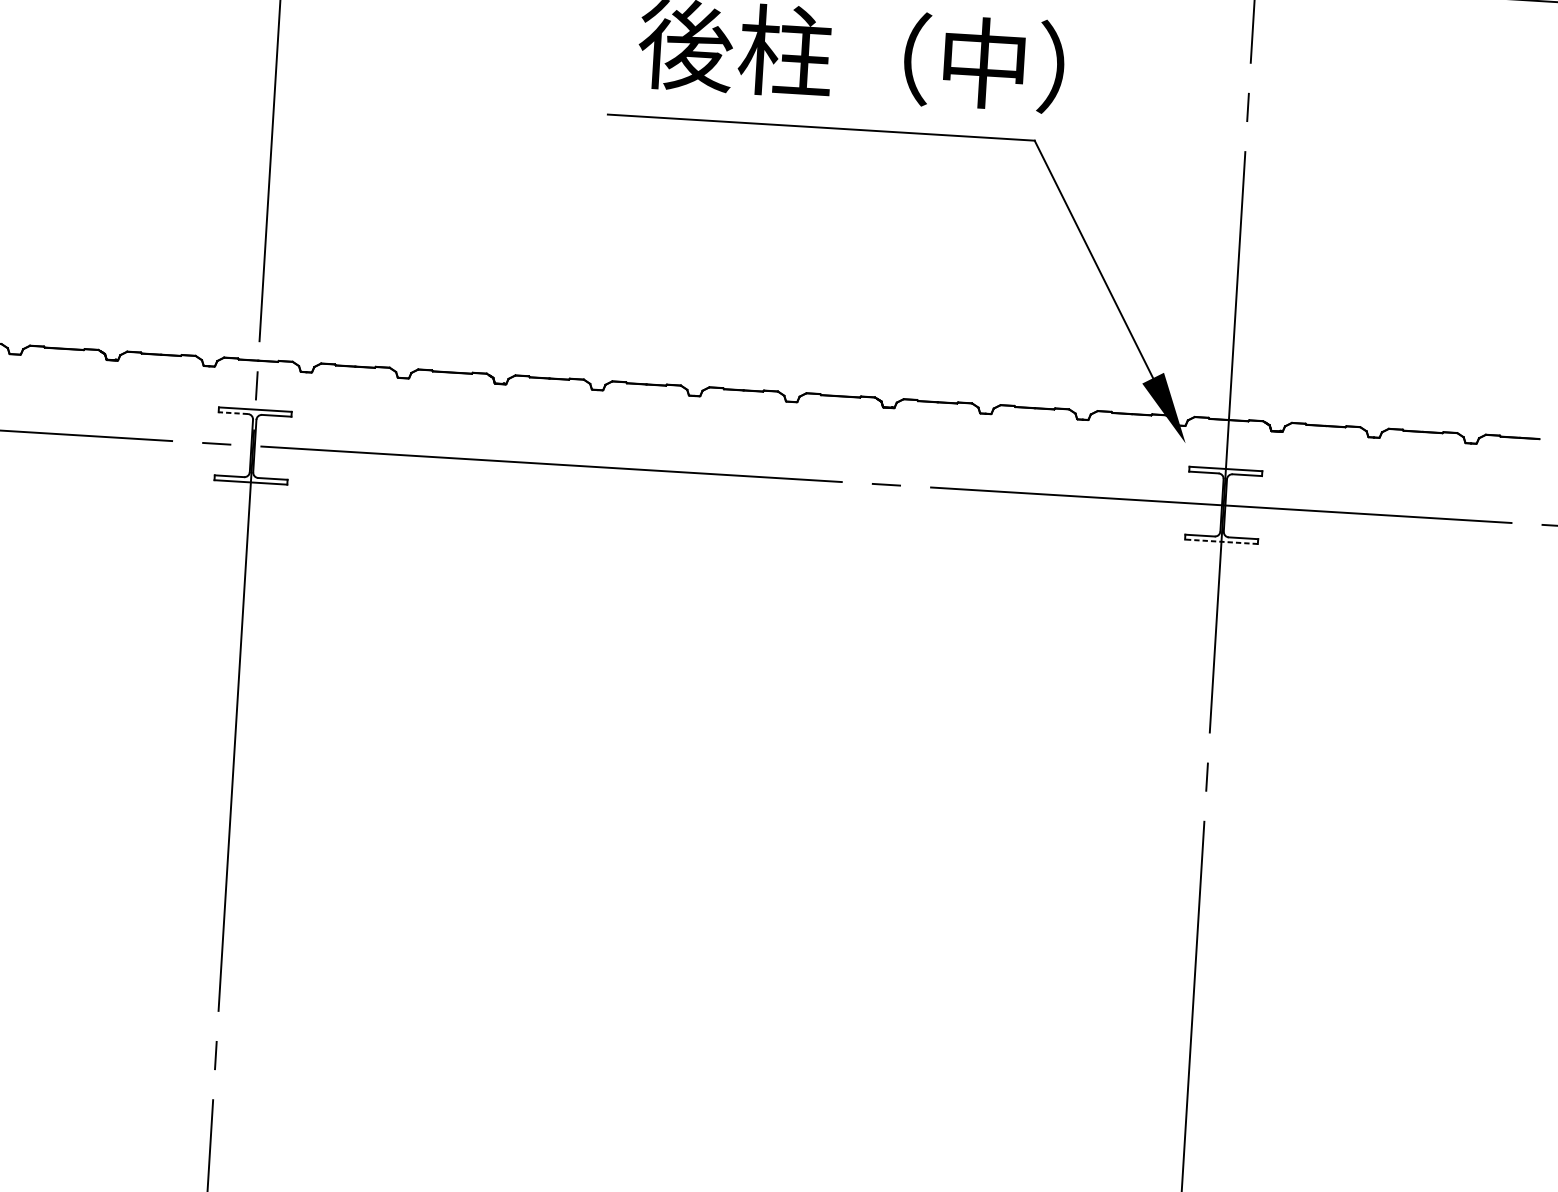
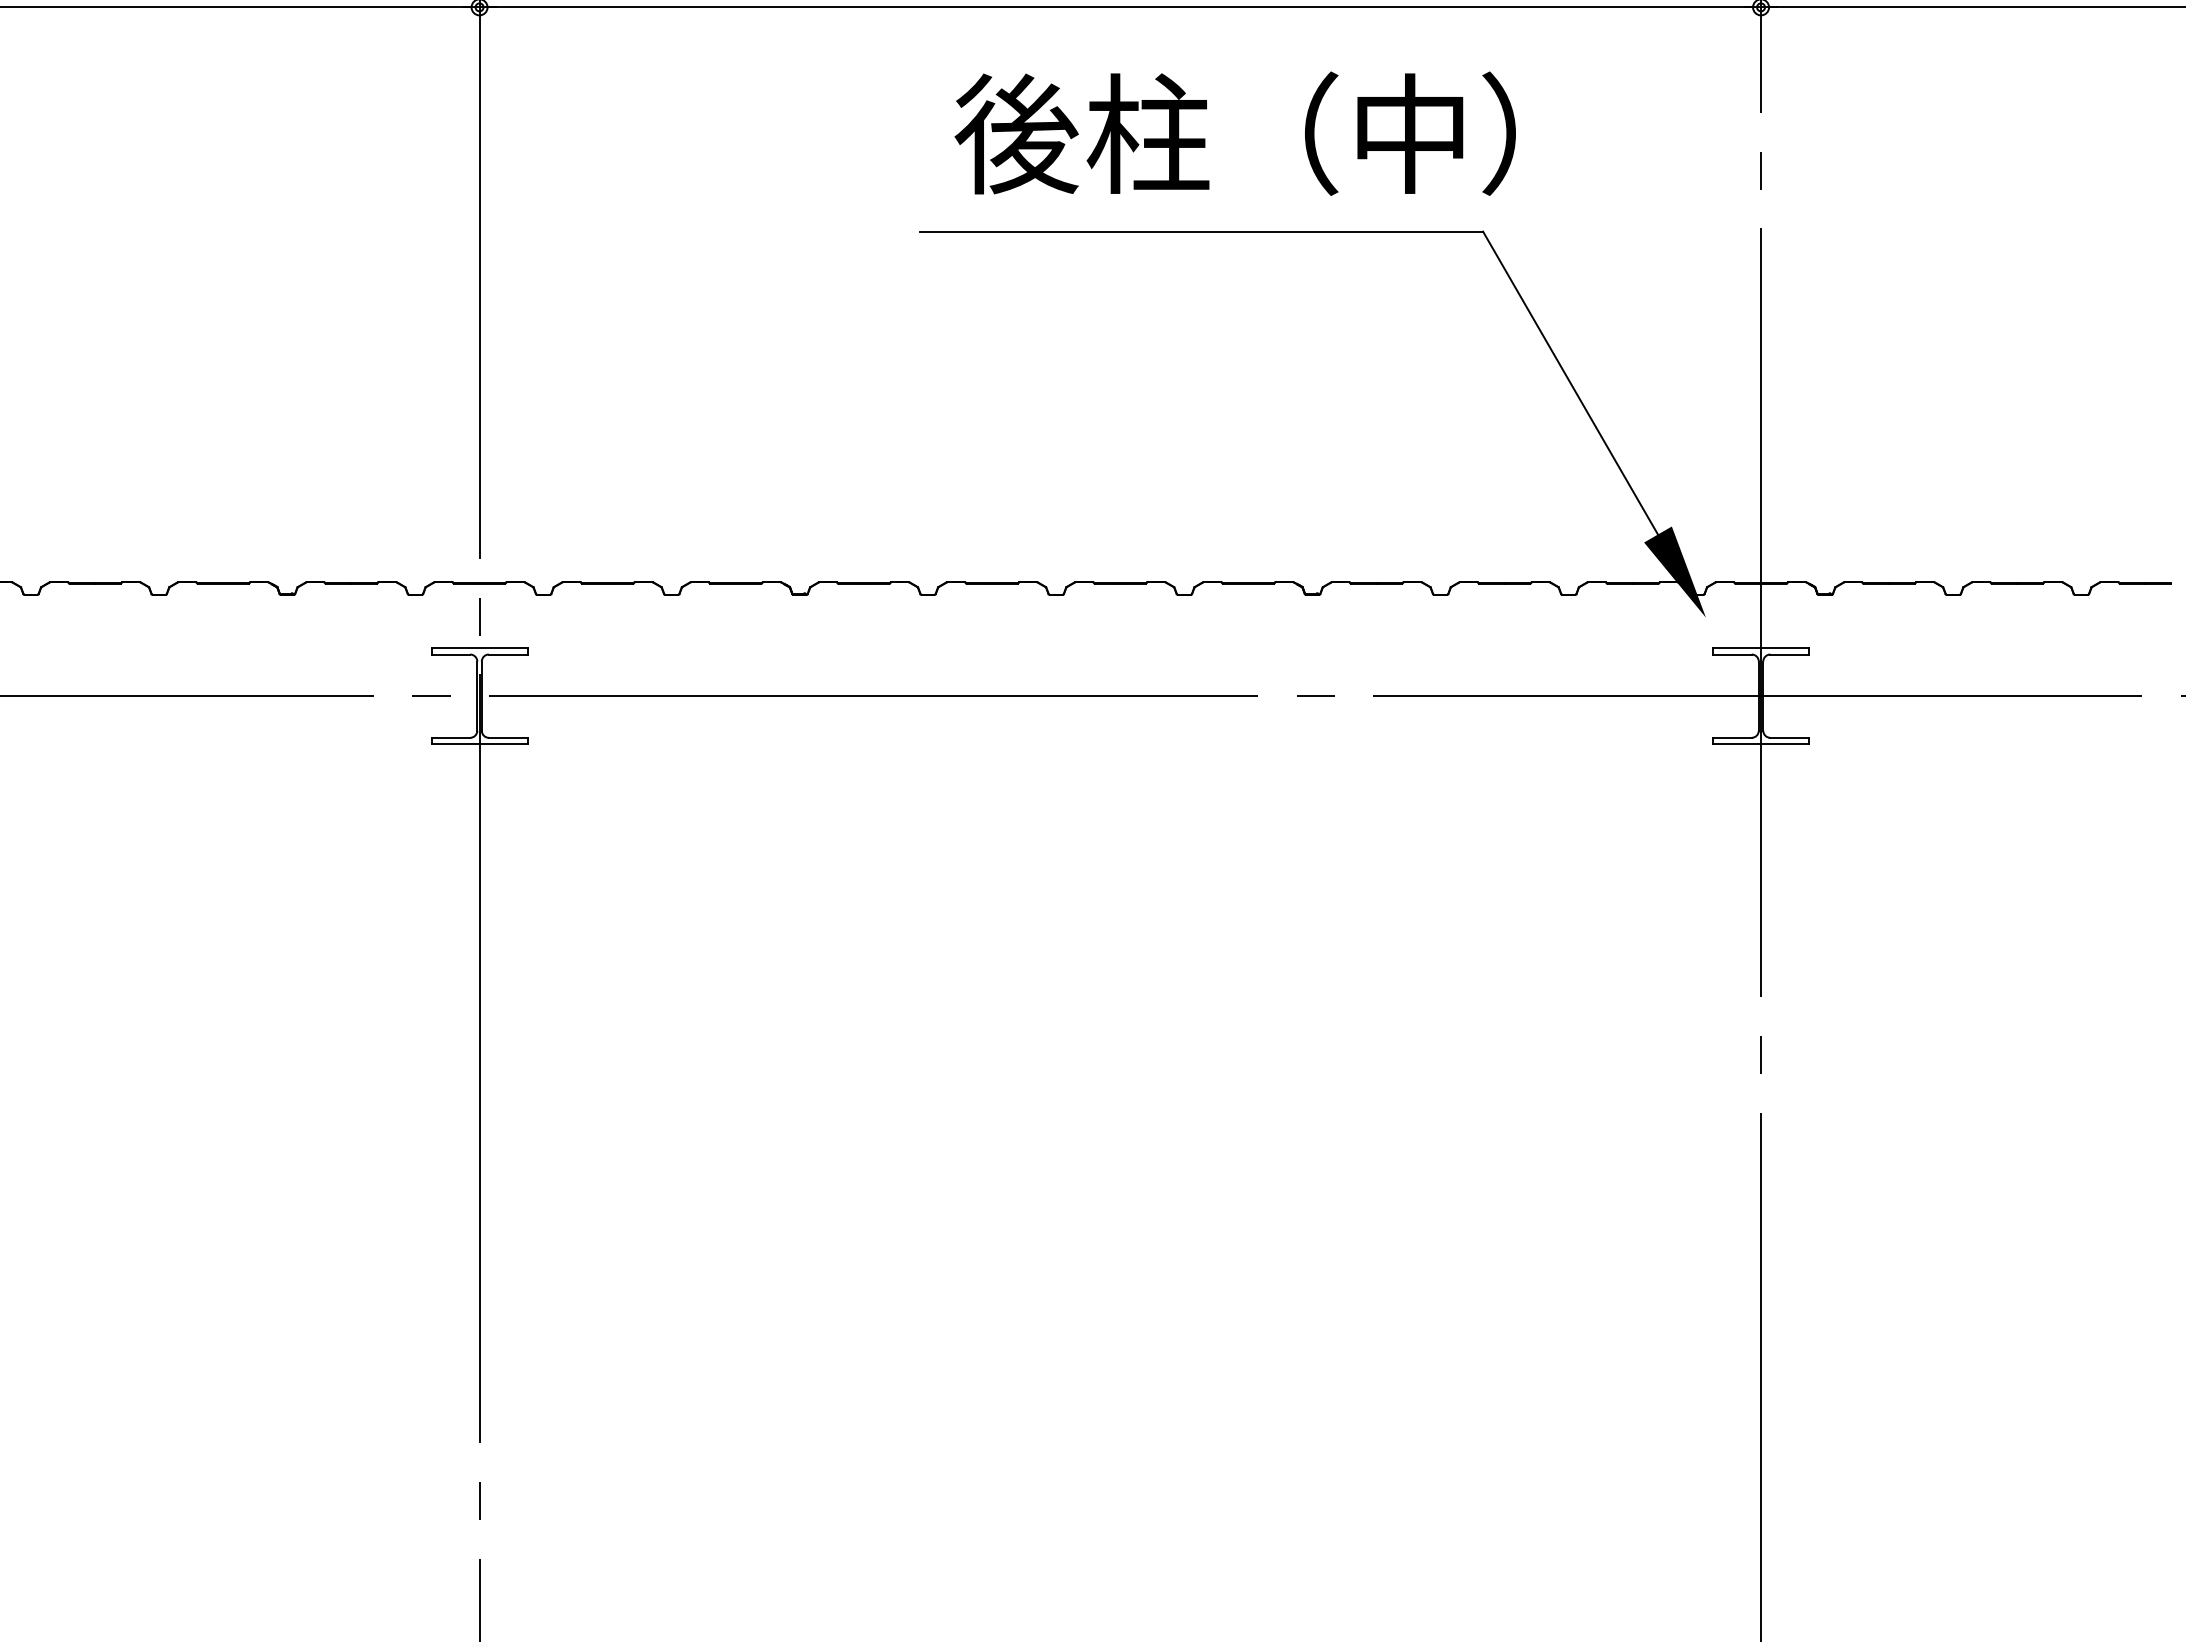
line: (233, 413) -> (450, 654), dashed -> solid
line: (1221, 541) -> (1760, 744), dashed -> solid

